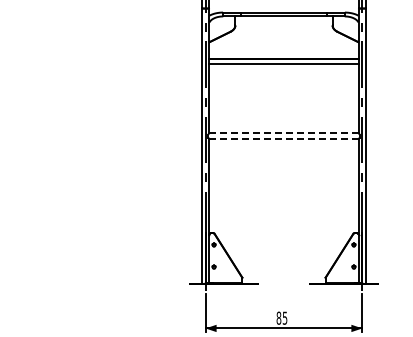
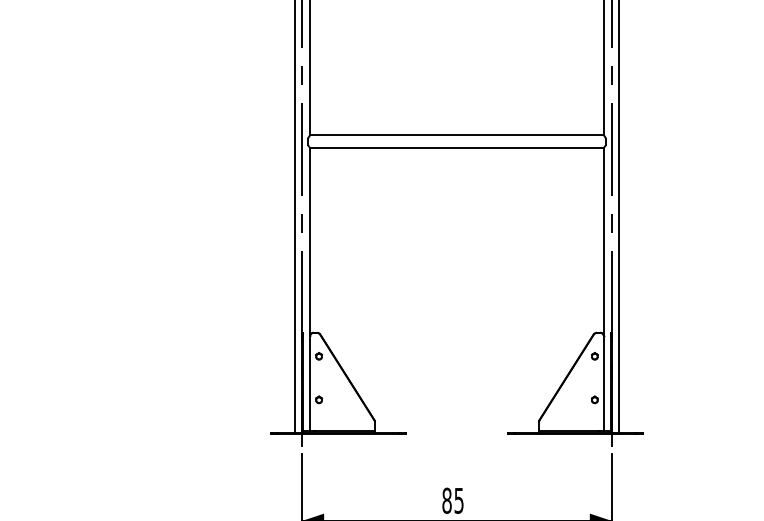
line: (283, 132) -> (456, 134), dashed -> solid
line: (283, 139) -> (456, 148), dashed -> solid

